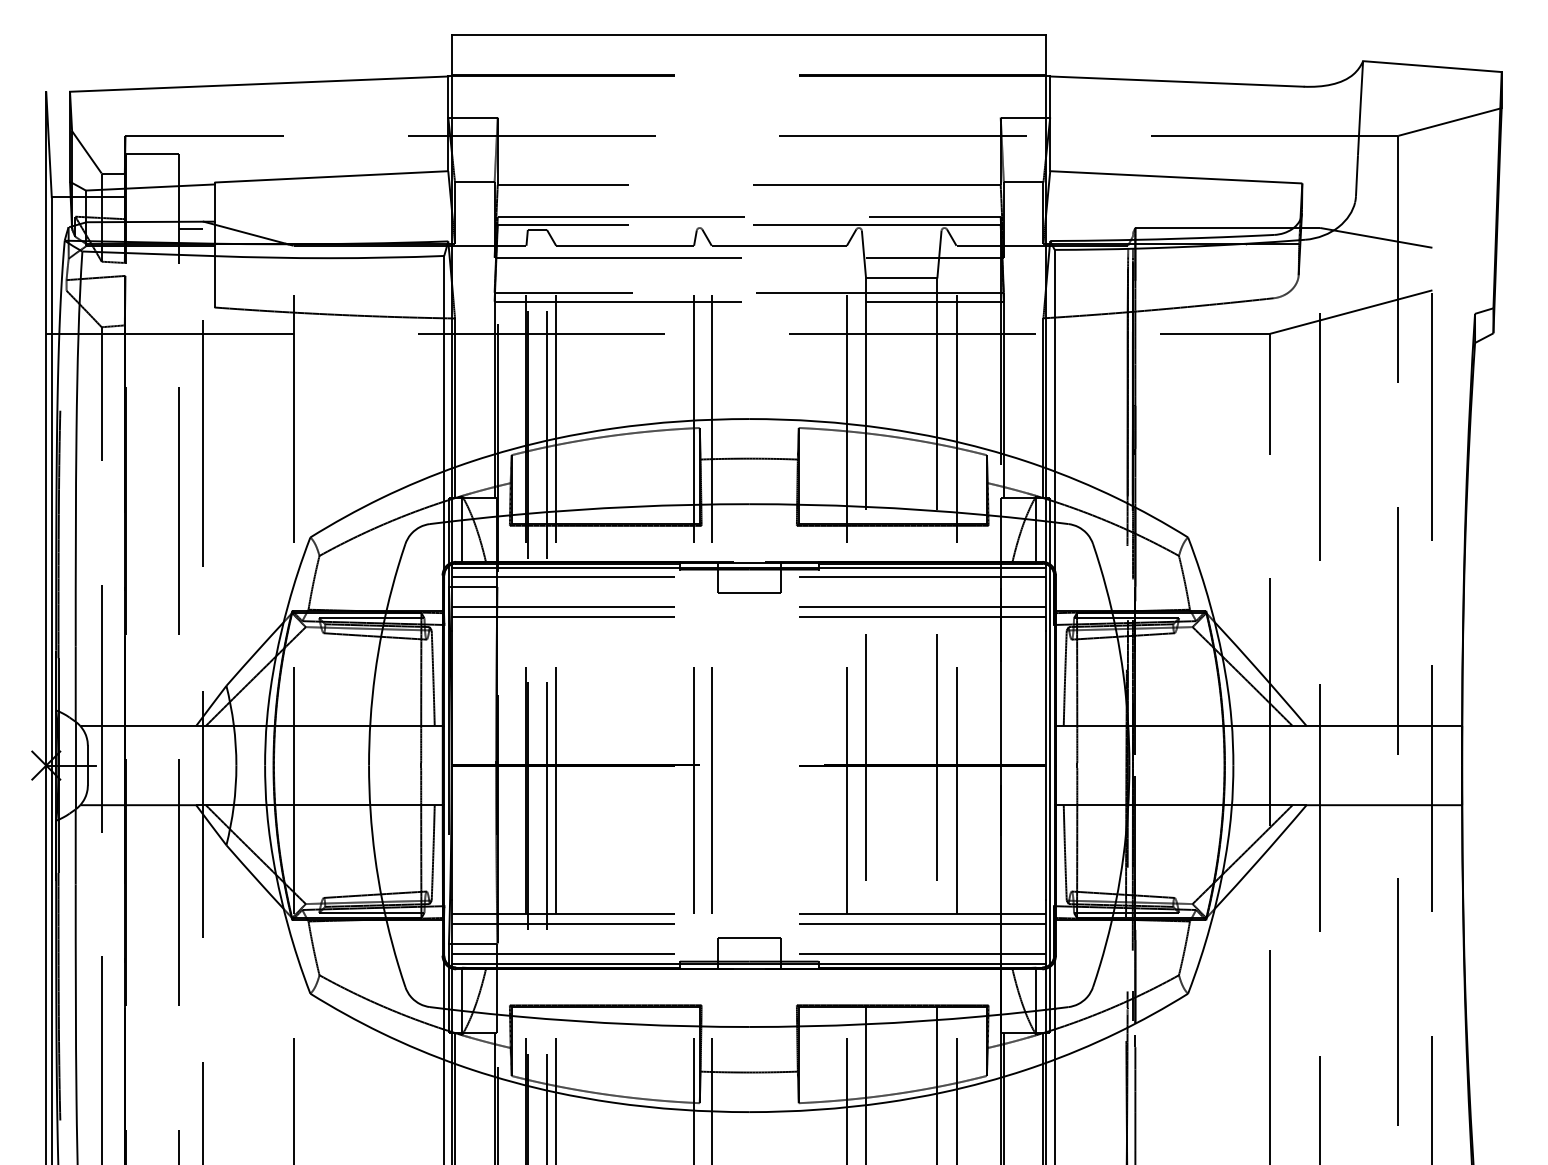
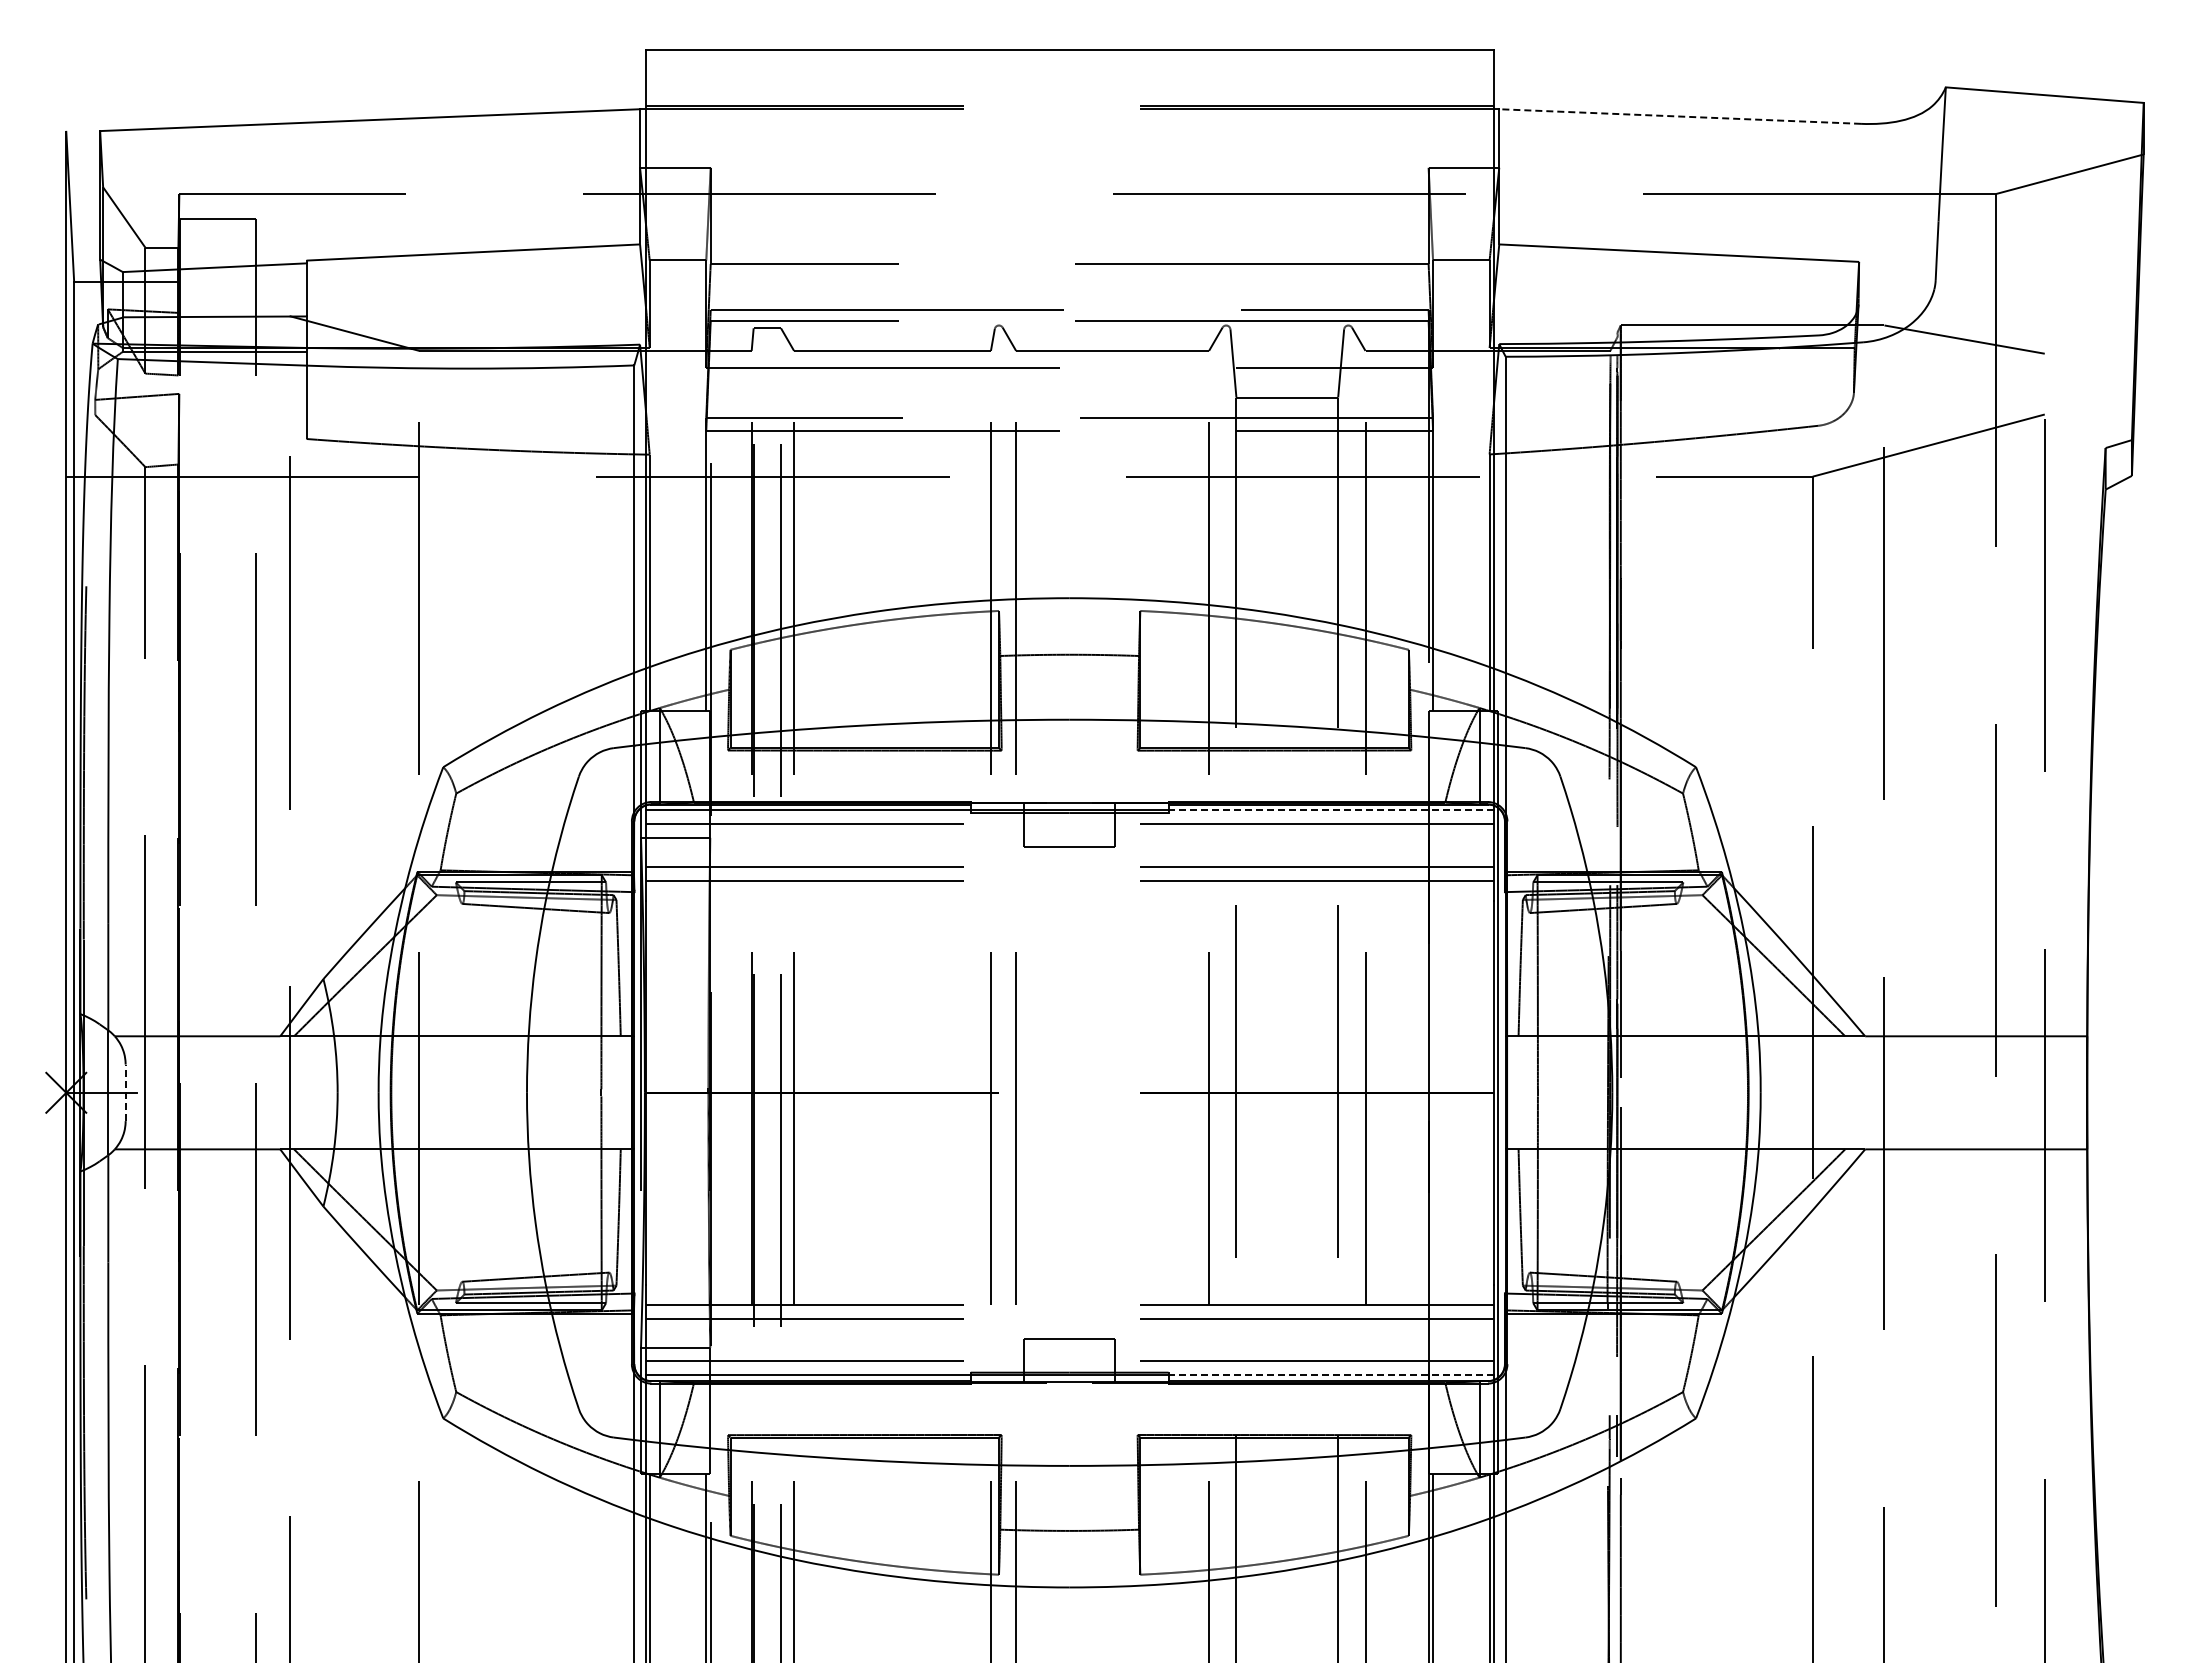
line: (1176, 81) -> (1679, 116), solid -> dashed
line: (190, 228) -> (272, 326), removed
line: (932, 567) -> (1331, 810), solid -> dashed
line: (87, 765) -> (125, 1092), solid -> dashed
line: (932, 963) -> (1331, 1375), solid -> dashed

